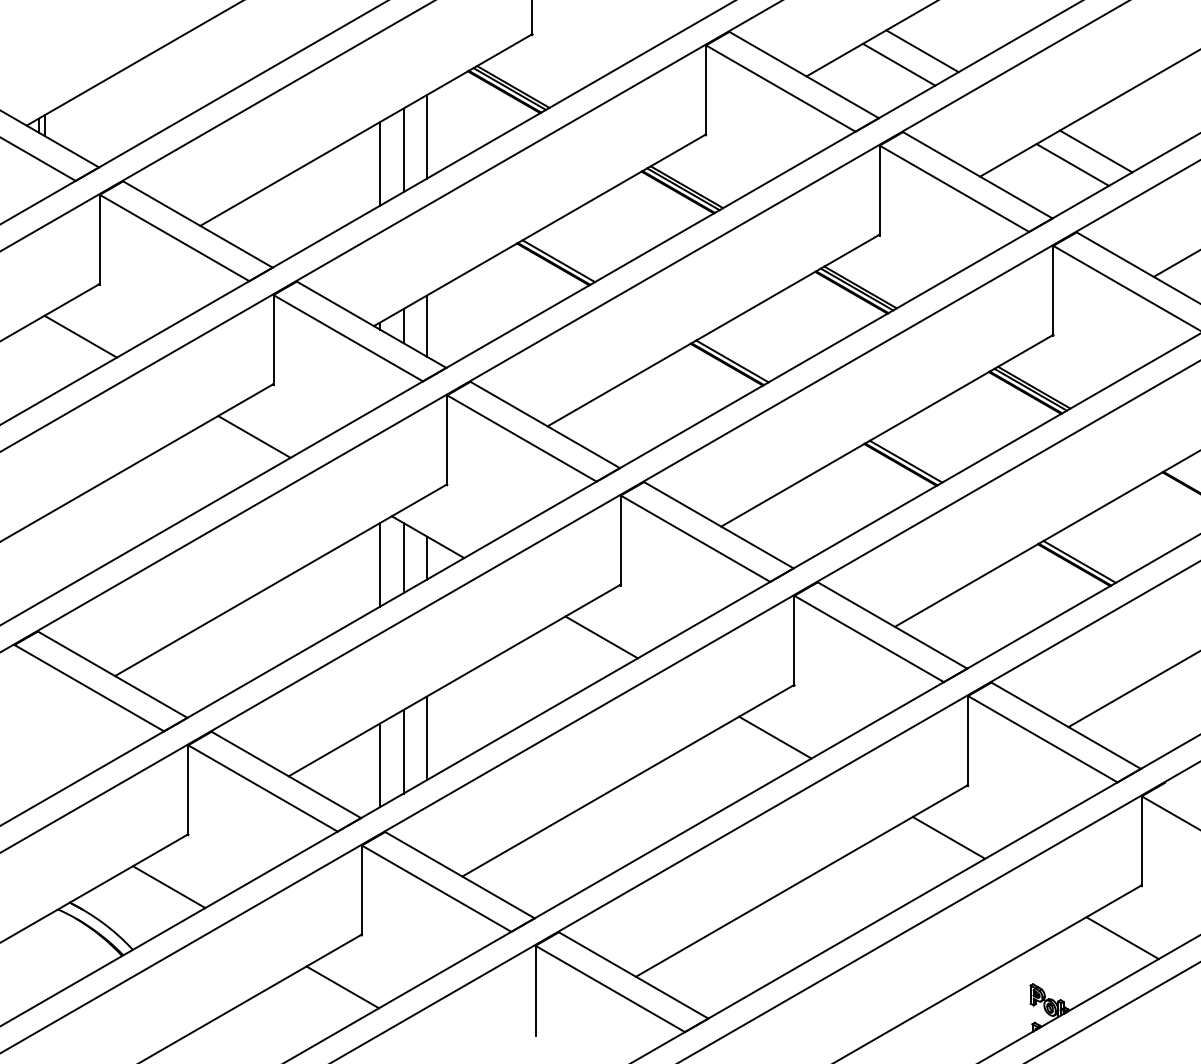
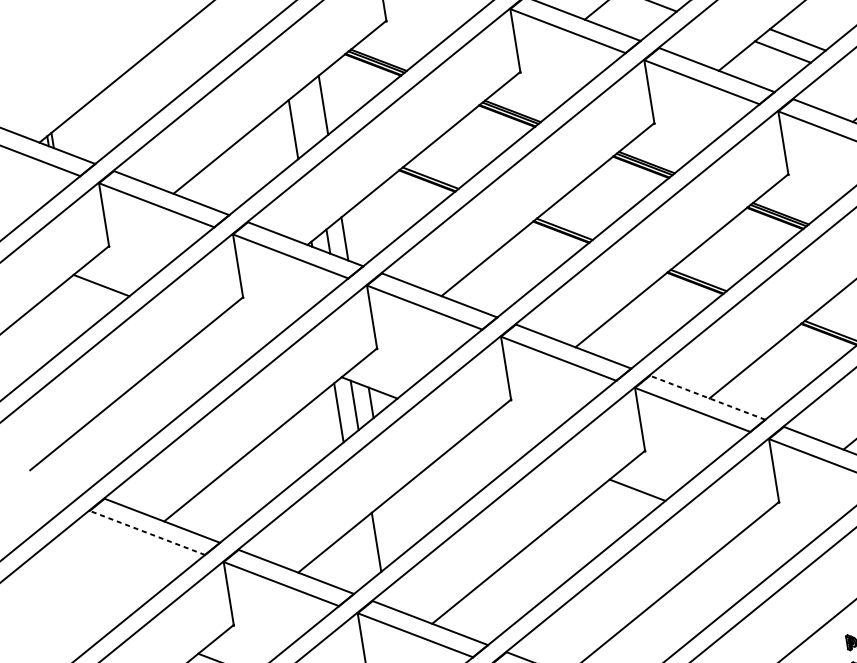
line: (403, 150) -> (308, 117), removed
line: (254, 436) -> (235, 336), removed
line: (892, 625) -> (707, 397), solid -> dashed
line: (601, 637) -> (503, 439), removed
line: (88, 687) -> (146, 532), solid -> dashed
line: (426, 738) -> (391, 530), removed
line: (380, 765) -> (361, 554), removed
line: (948, 837) -> (771, 541), removed

